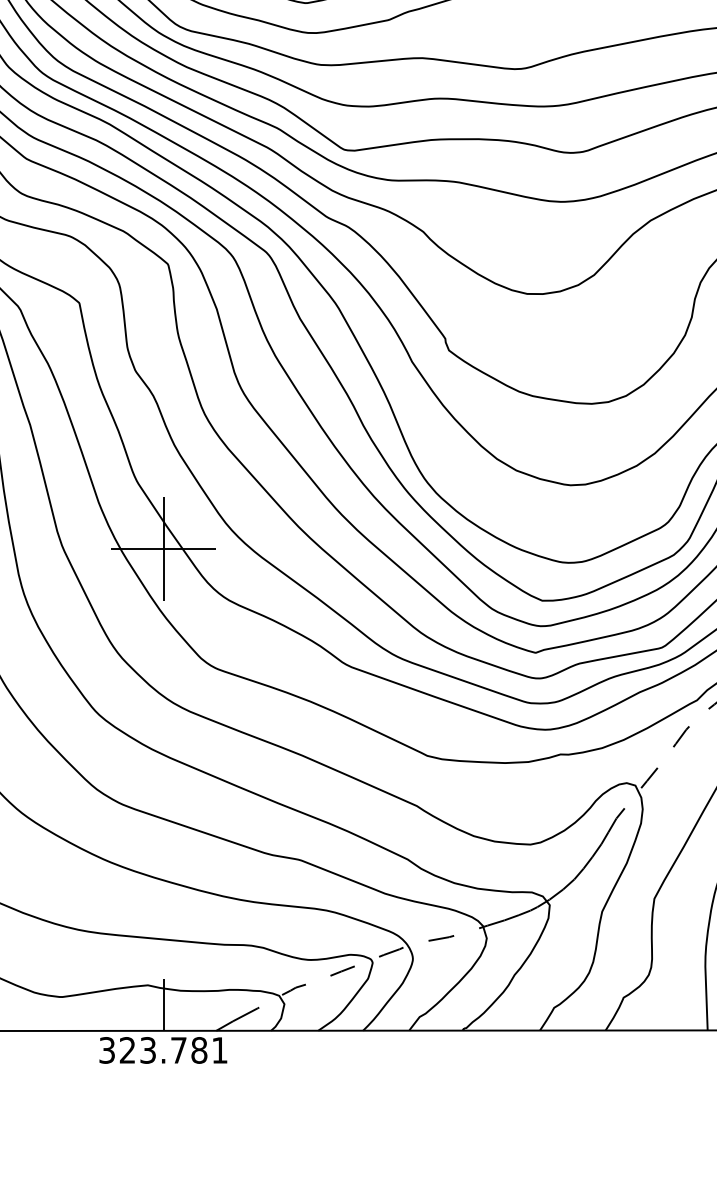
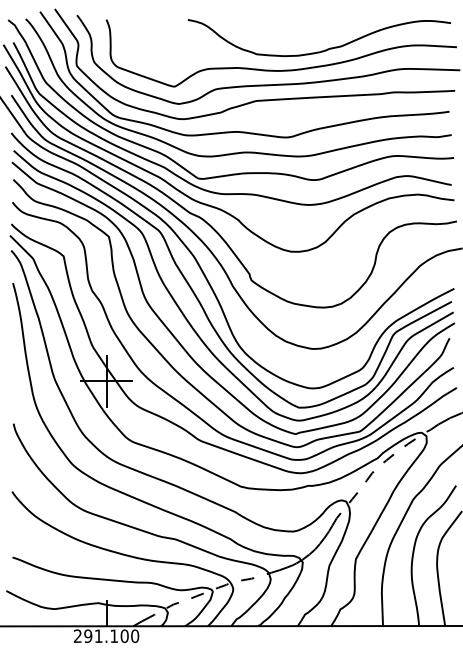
text: (163, 1050) -> (106, 636), 323.781 -> 291.100

